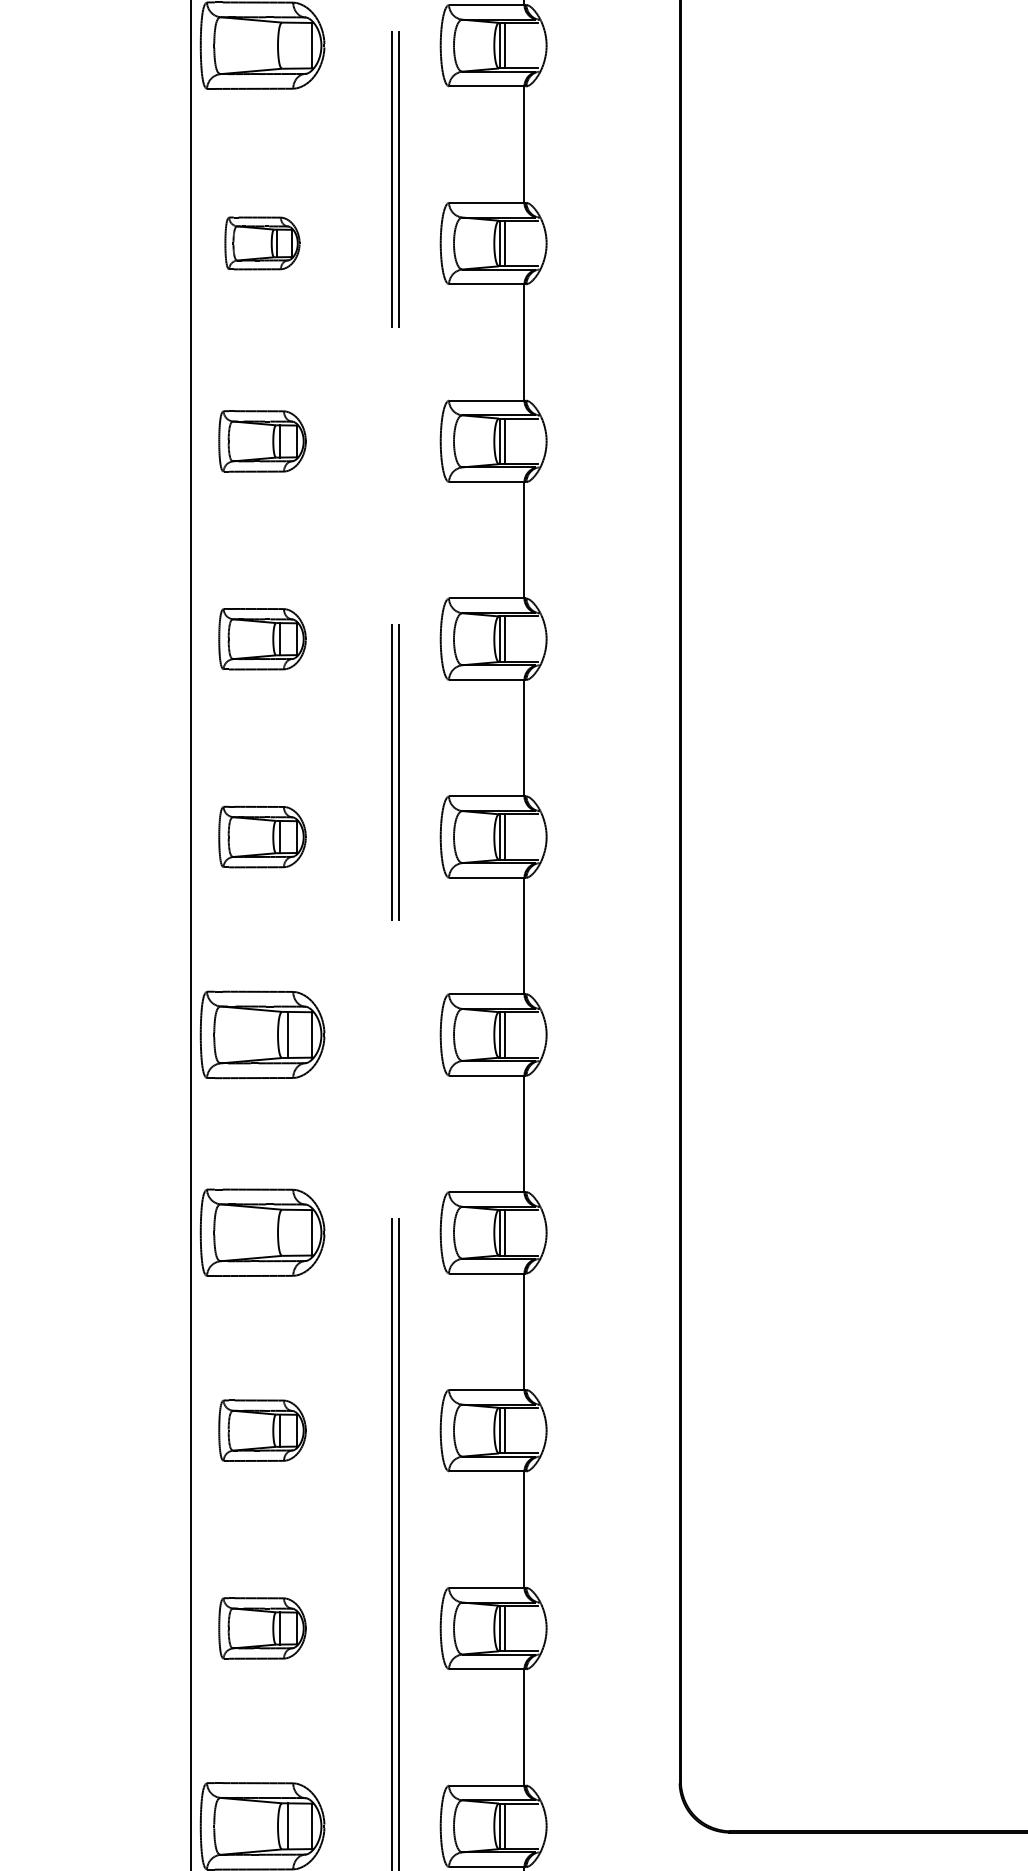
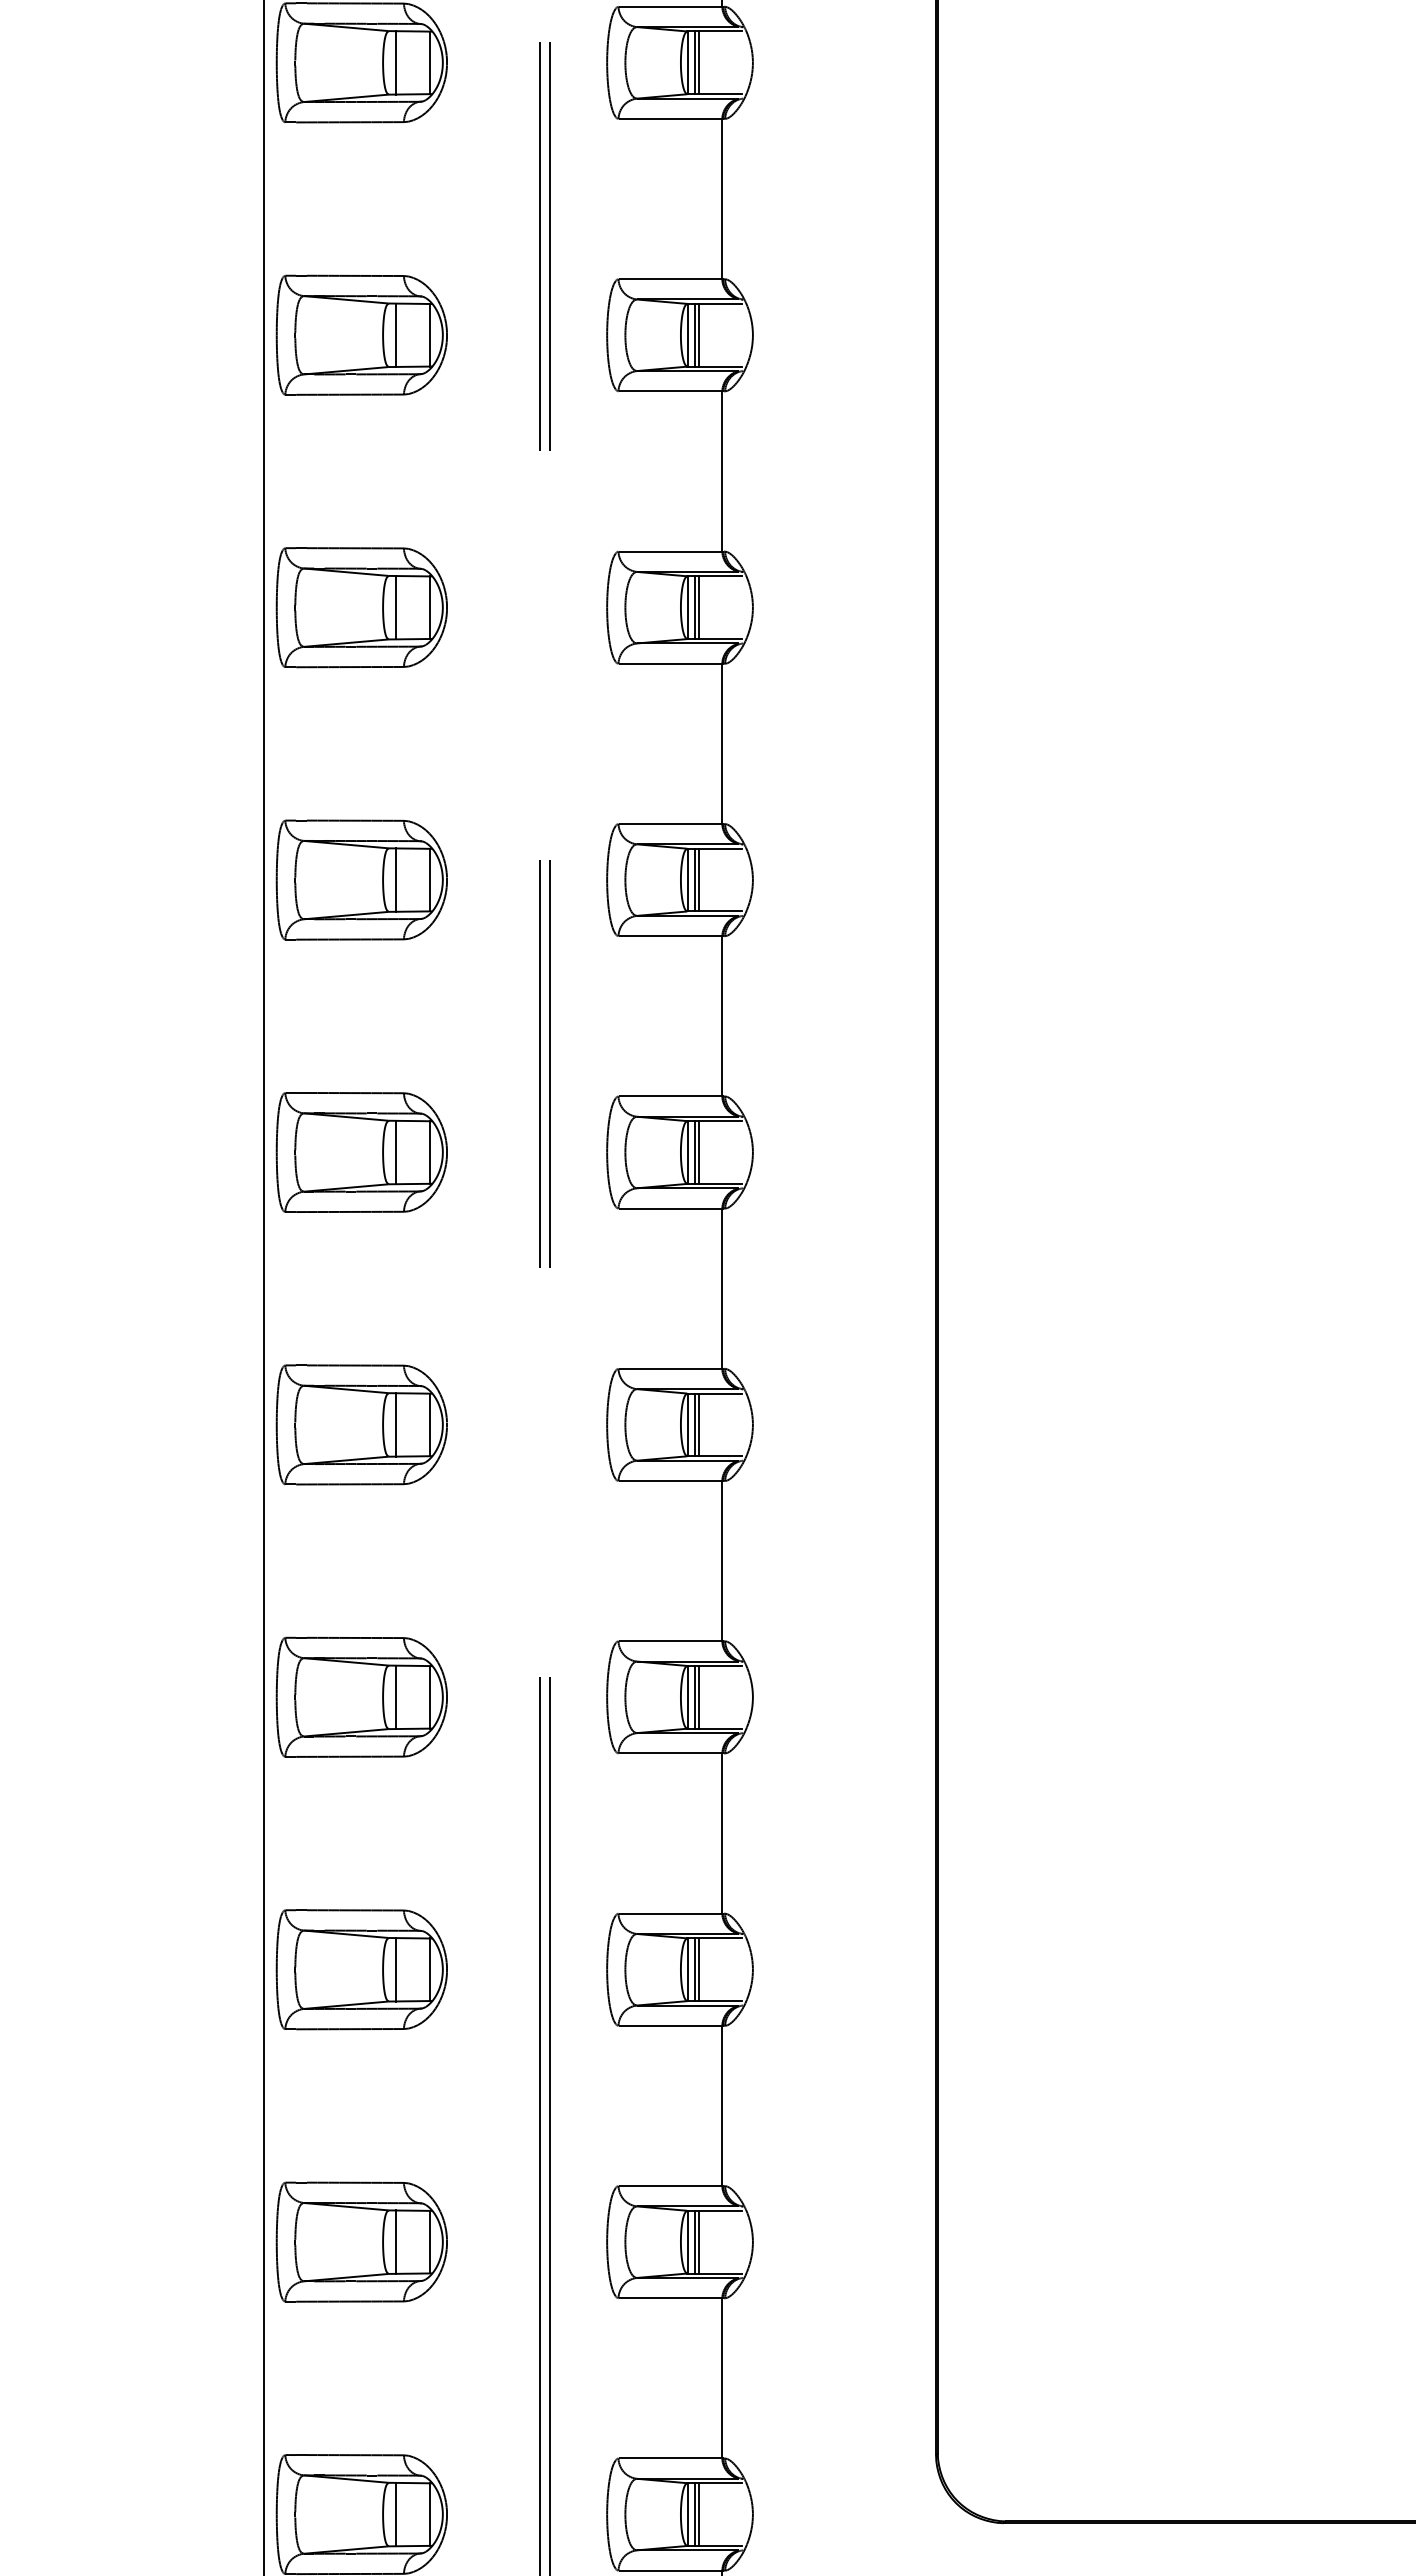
line: (287, 45) -> (396, 62), added
line: (507, 45) -> (698, 62), added
part: (262, 242) -> (361, 334), size x1.67
line: (507, 242) -> (698, 334), added
part: (262, 441) -> (361, 607), size x1.43
line: (507, 441) -> (698, 607), added
part: (262, 638) -> (361, 879), size x1.43
line: (507, 638) -> (698, 879), added
part: (262, 837) -> (361, 1152), size x1.43
line: (507, 837) -> (698, 1152), added
line: (507, 1034) -> (698, 1424), added
line: (287, 1232) -> (396, 1697), added
line: (507, 1232) -> (698, 1696), added
part: (262, 1430) -> (361, 1969), size x1.43
line: (507, 1430) -> (698, 1969), added
part: (262, 1628) -> (361, 2241), size x1.43
line: (507, 1628) -> (698, 2241), added
line: (507, 1826) -> (698, 2514), added

